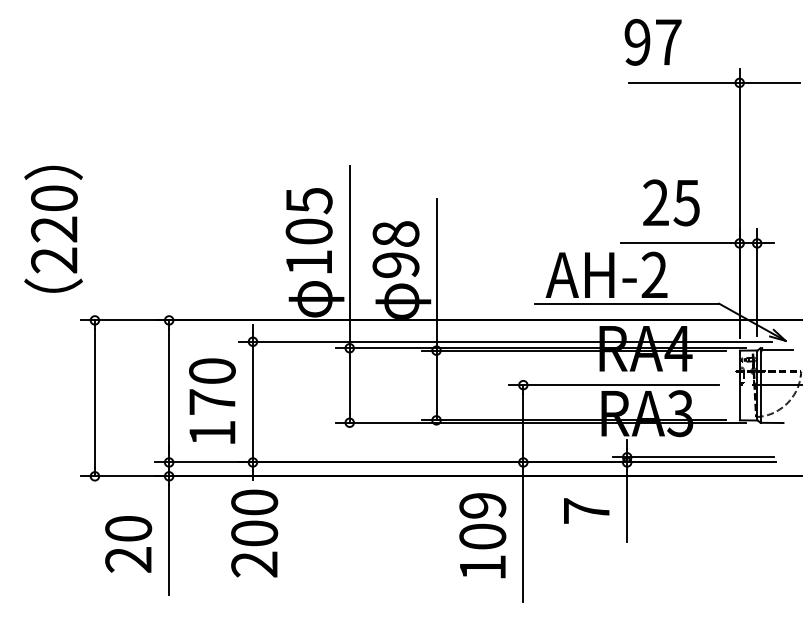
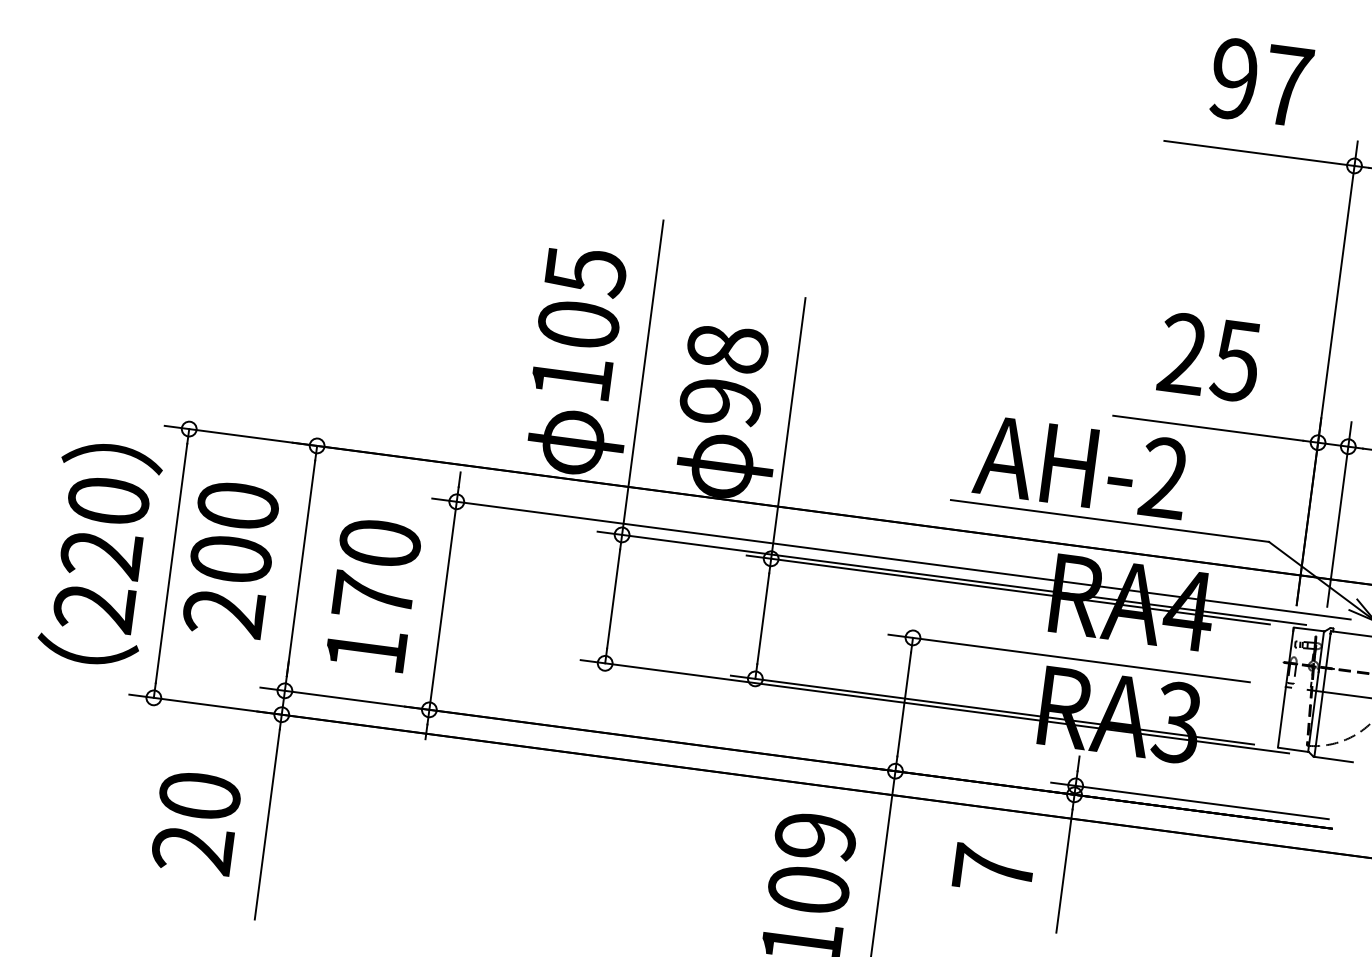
text: (652, 41) -> (1260, 80), moved
text: (53, 228) -> (100, 552), moved
text: (254, 533) -> (230, 559), moved

